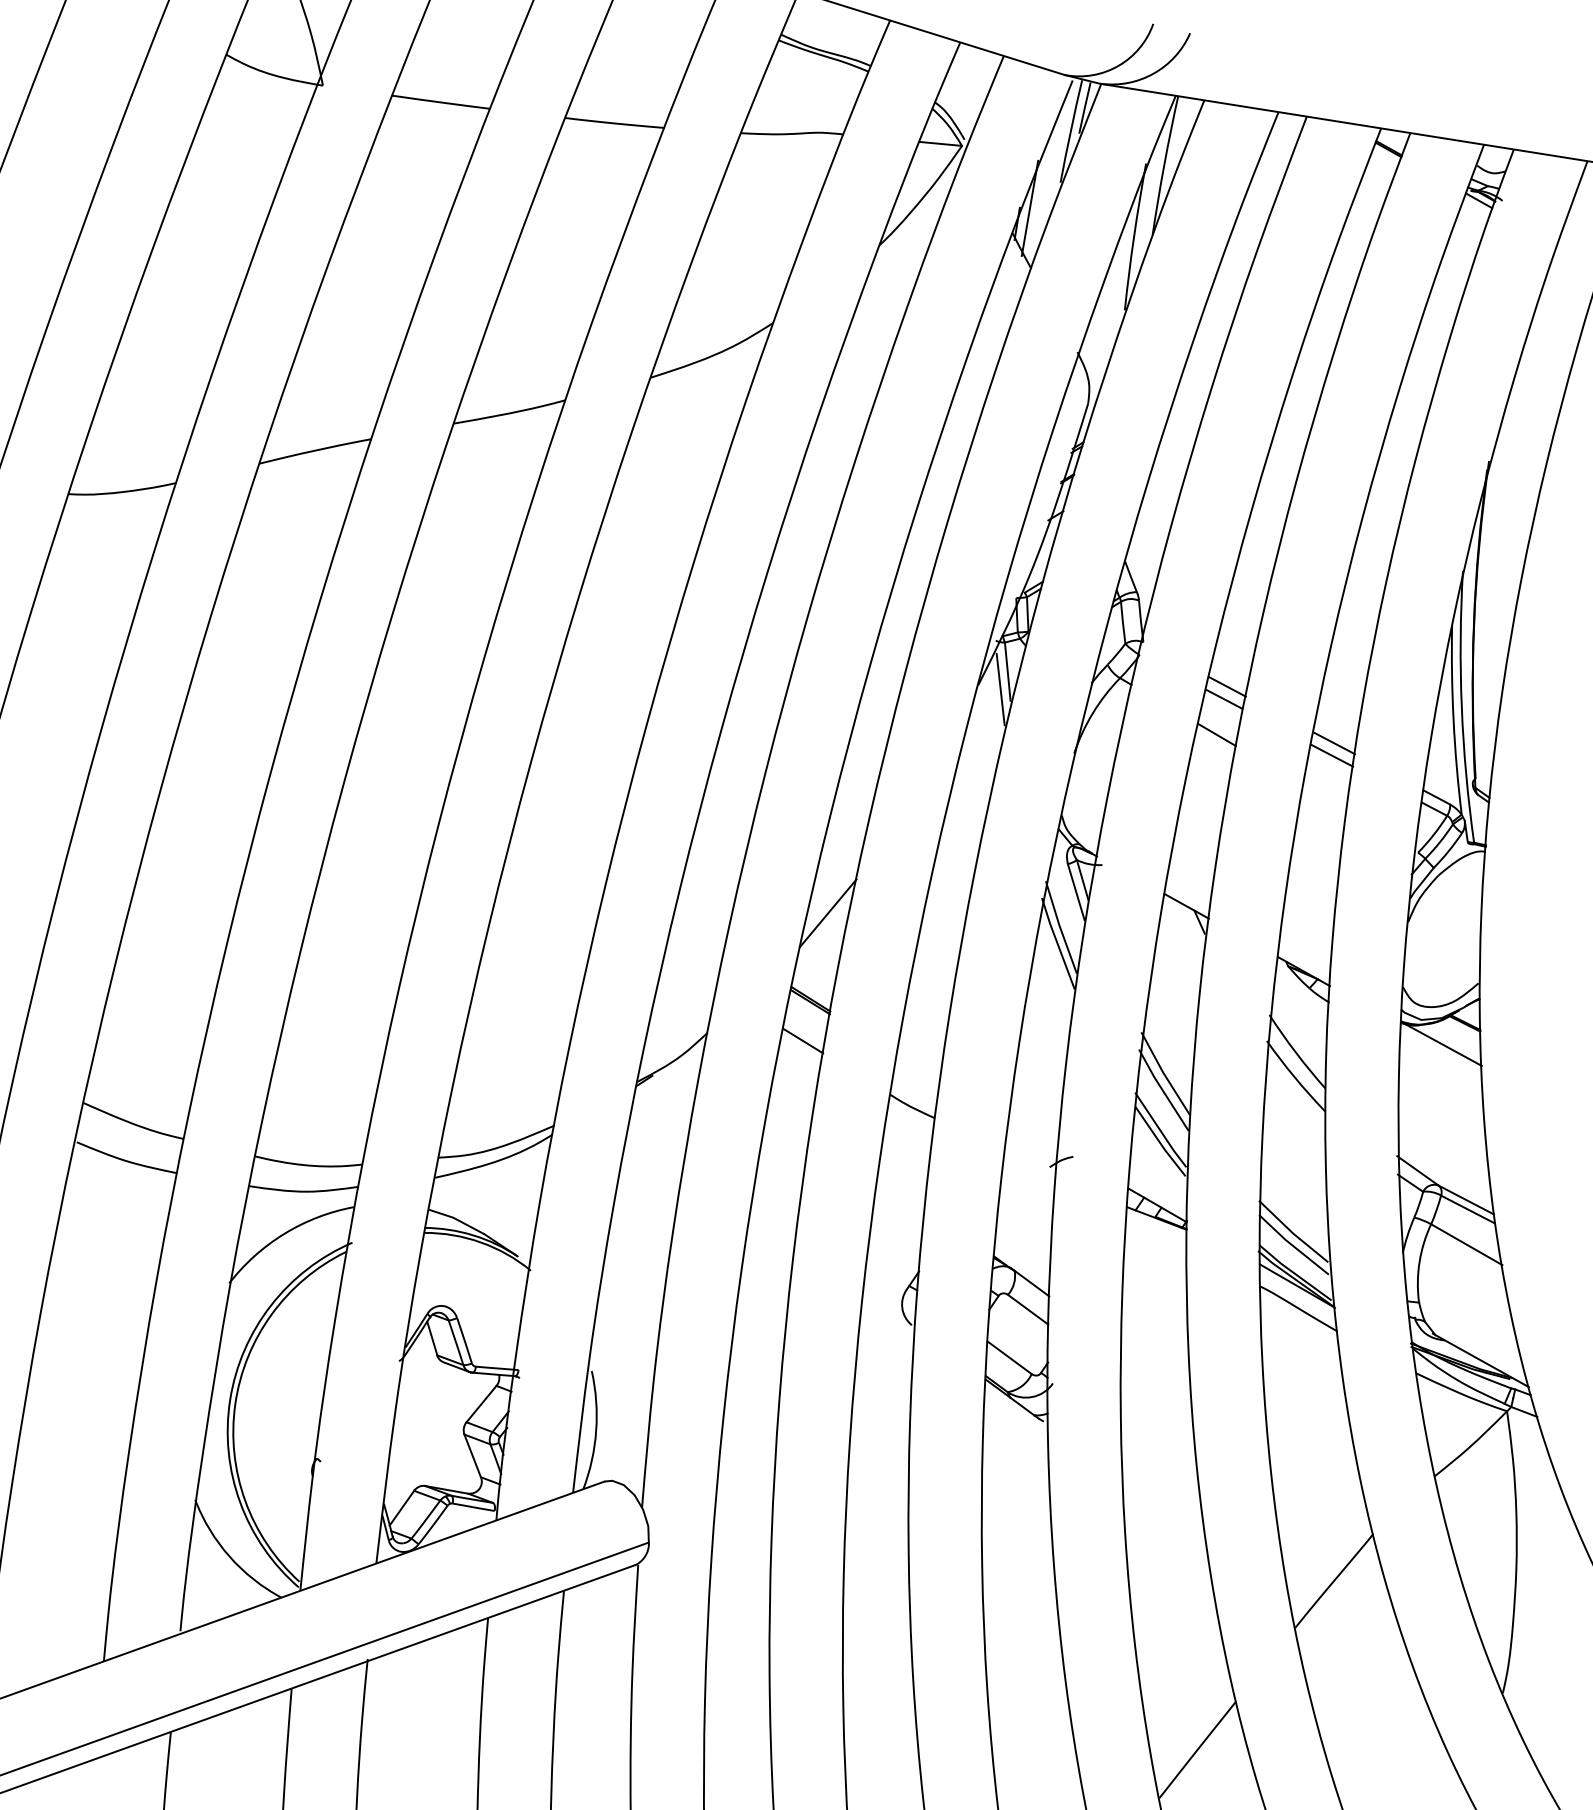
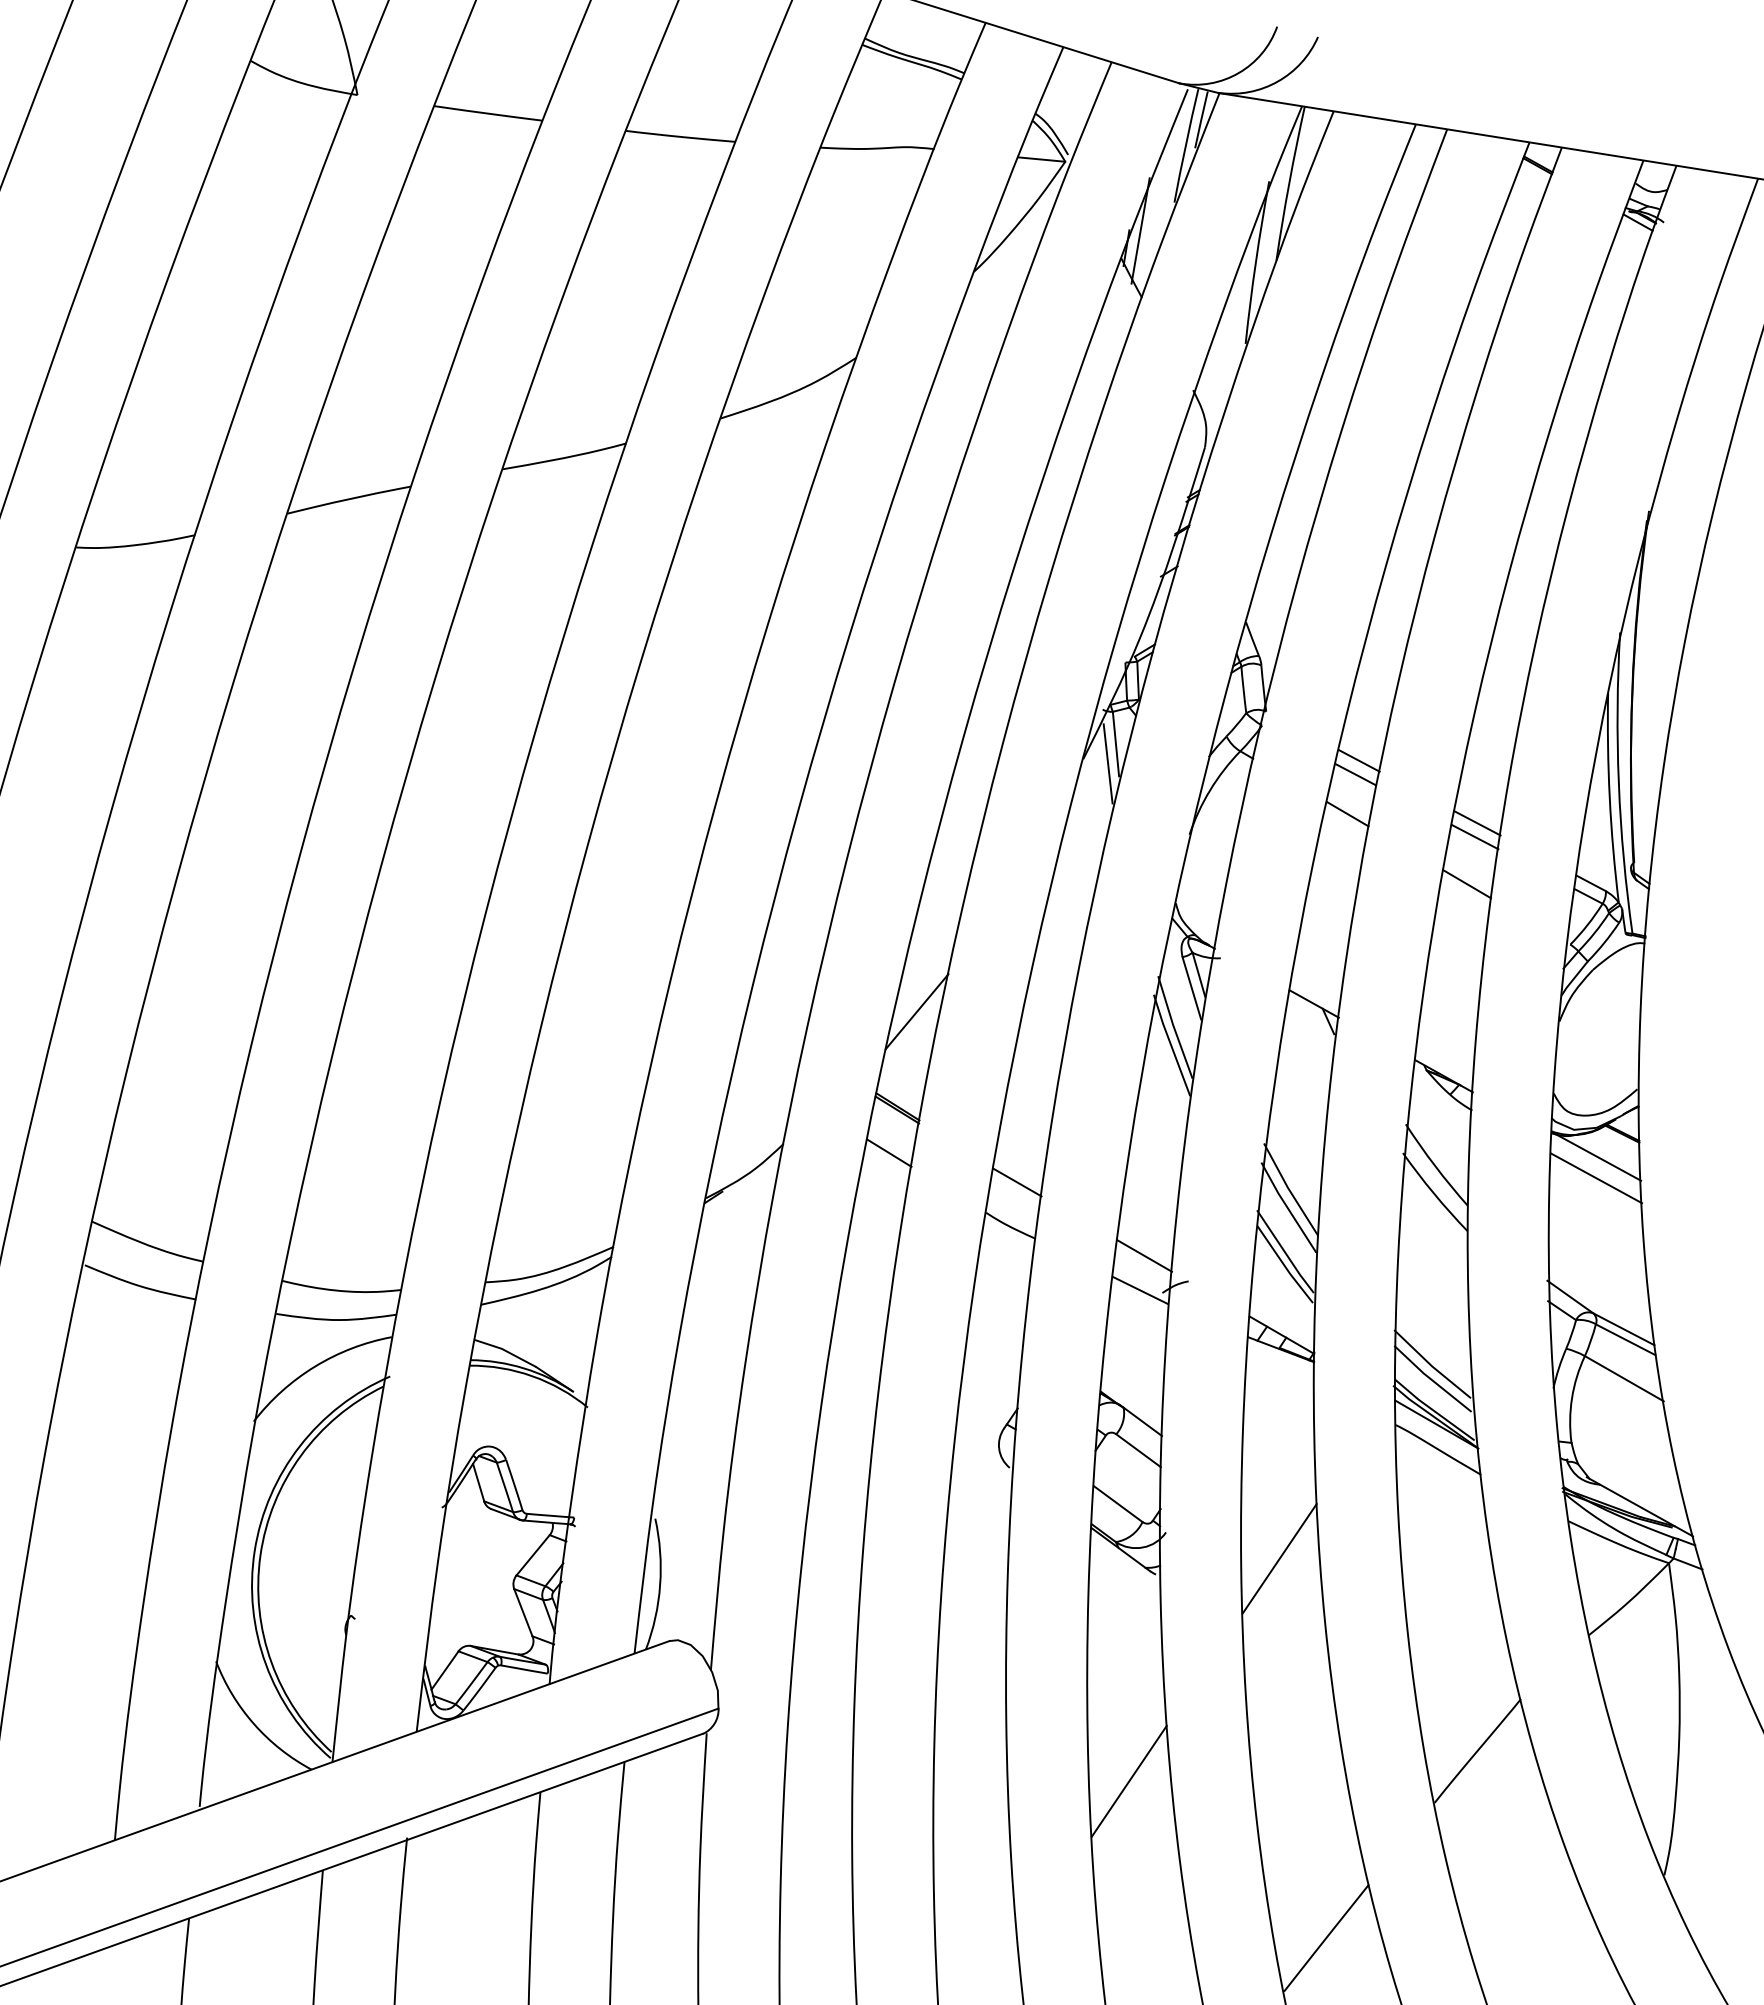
line: (1325, 798) -> (1467, 884), added
line: (1441, 1063) -> (1596, 1178), added
line: (918, 1067) -> (1017, 1182), added
line: (1033, 1133) -> (1144, 1255), added
line: (1028, 1164) -> (1139, 1289), added
line: (1155, 1407) -> (1279, 1558), added
line: (1019, 1607) -> (1128, 1780), added

